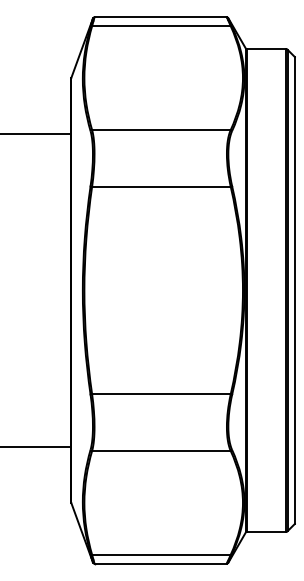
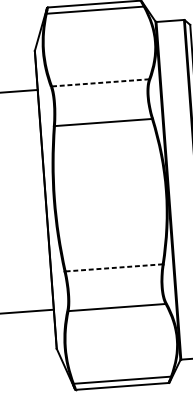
line: (161, 130) -> (100, 83), solid -> dashed
line: (161, 394) -> (114, 268), solid -> dashed

